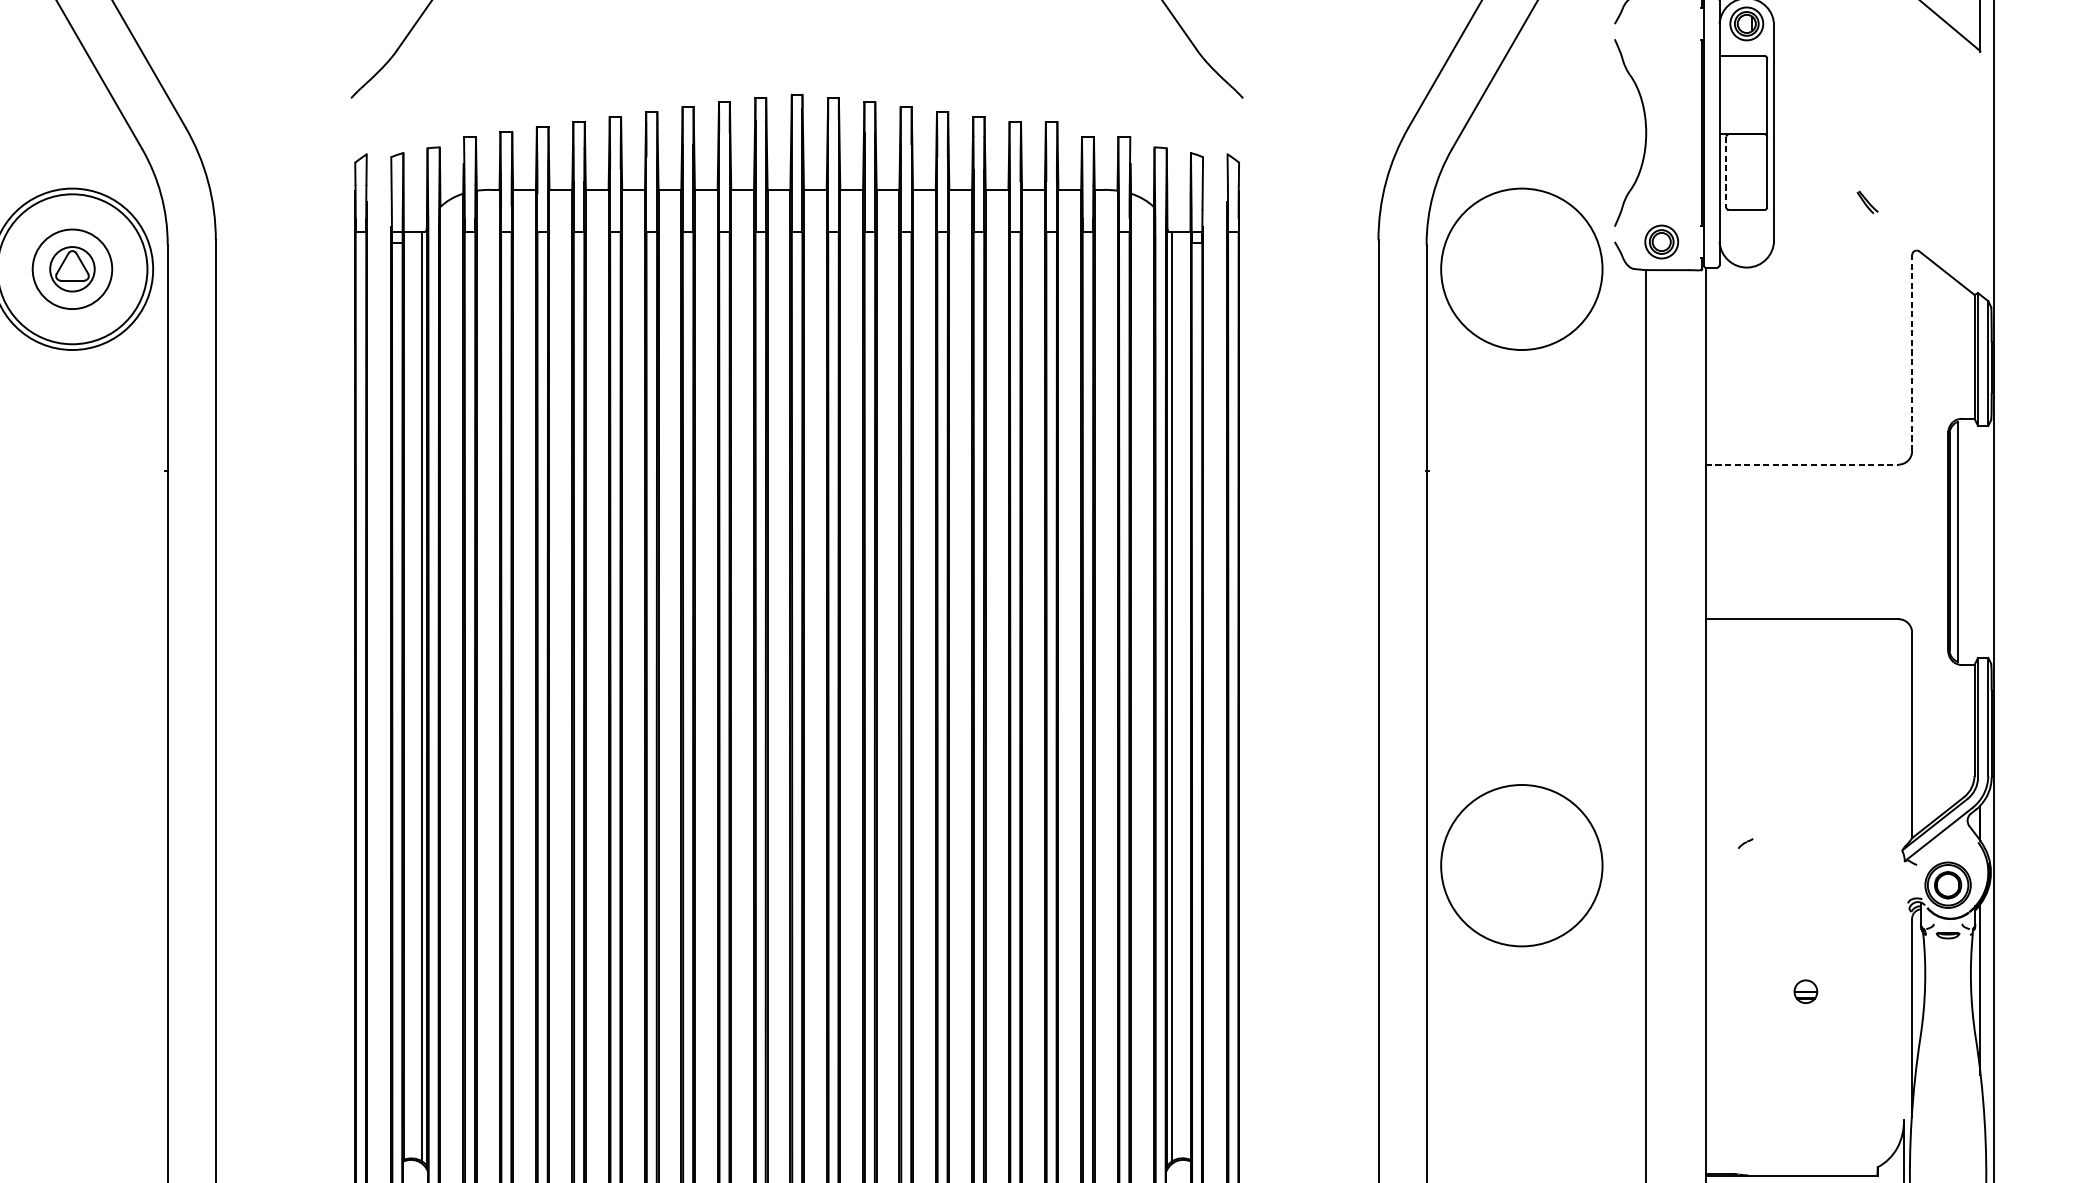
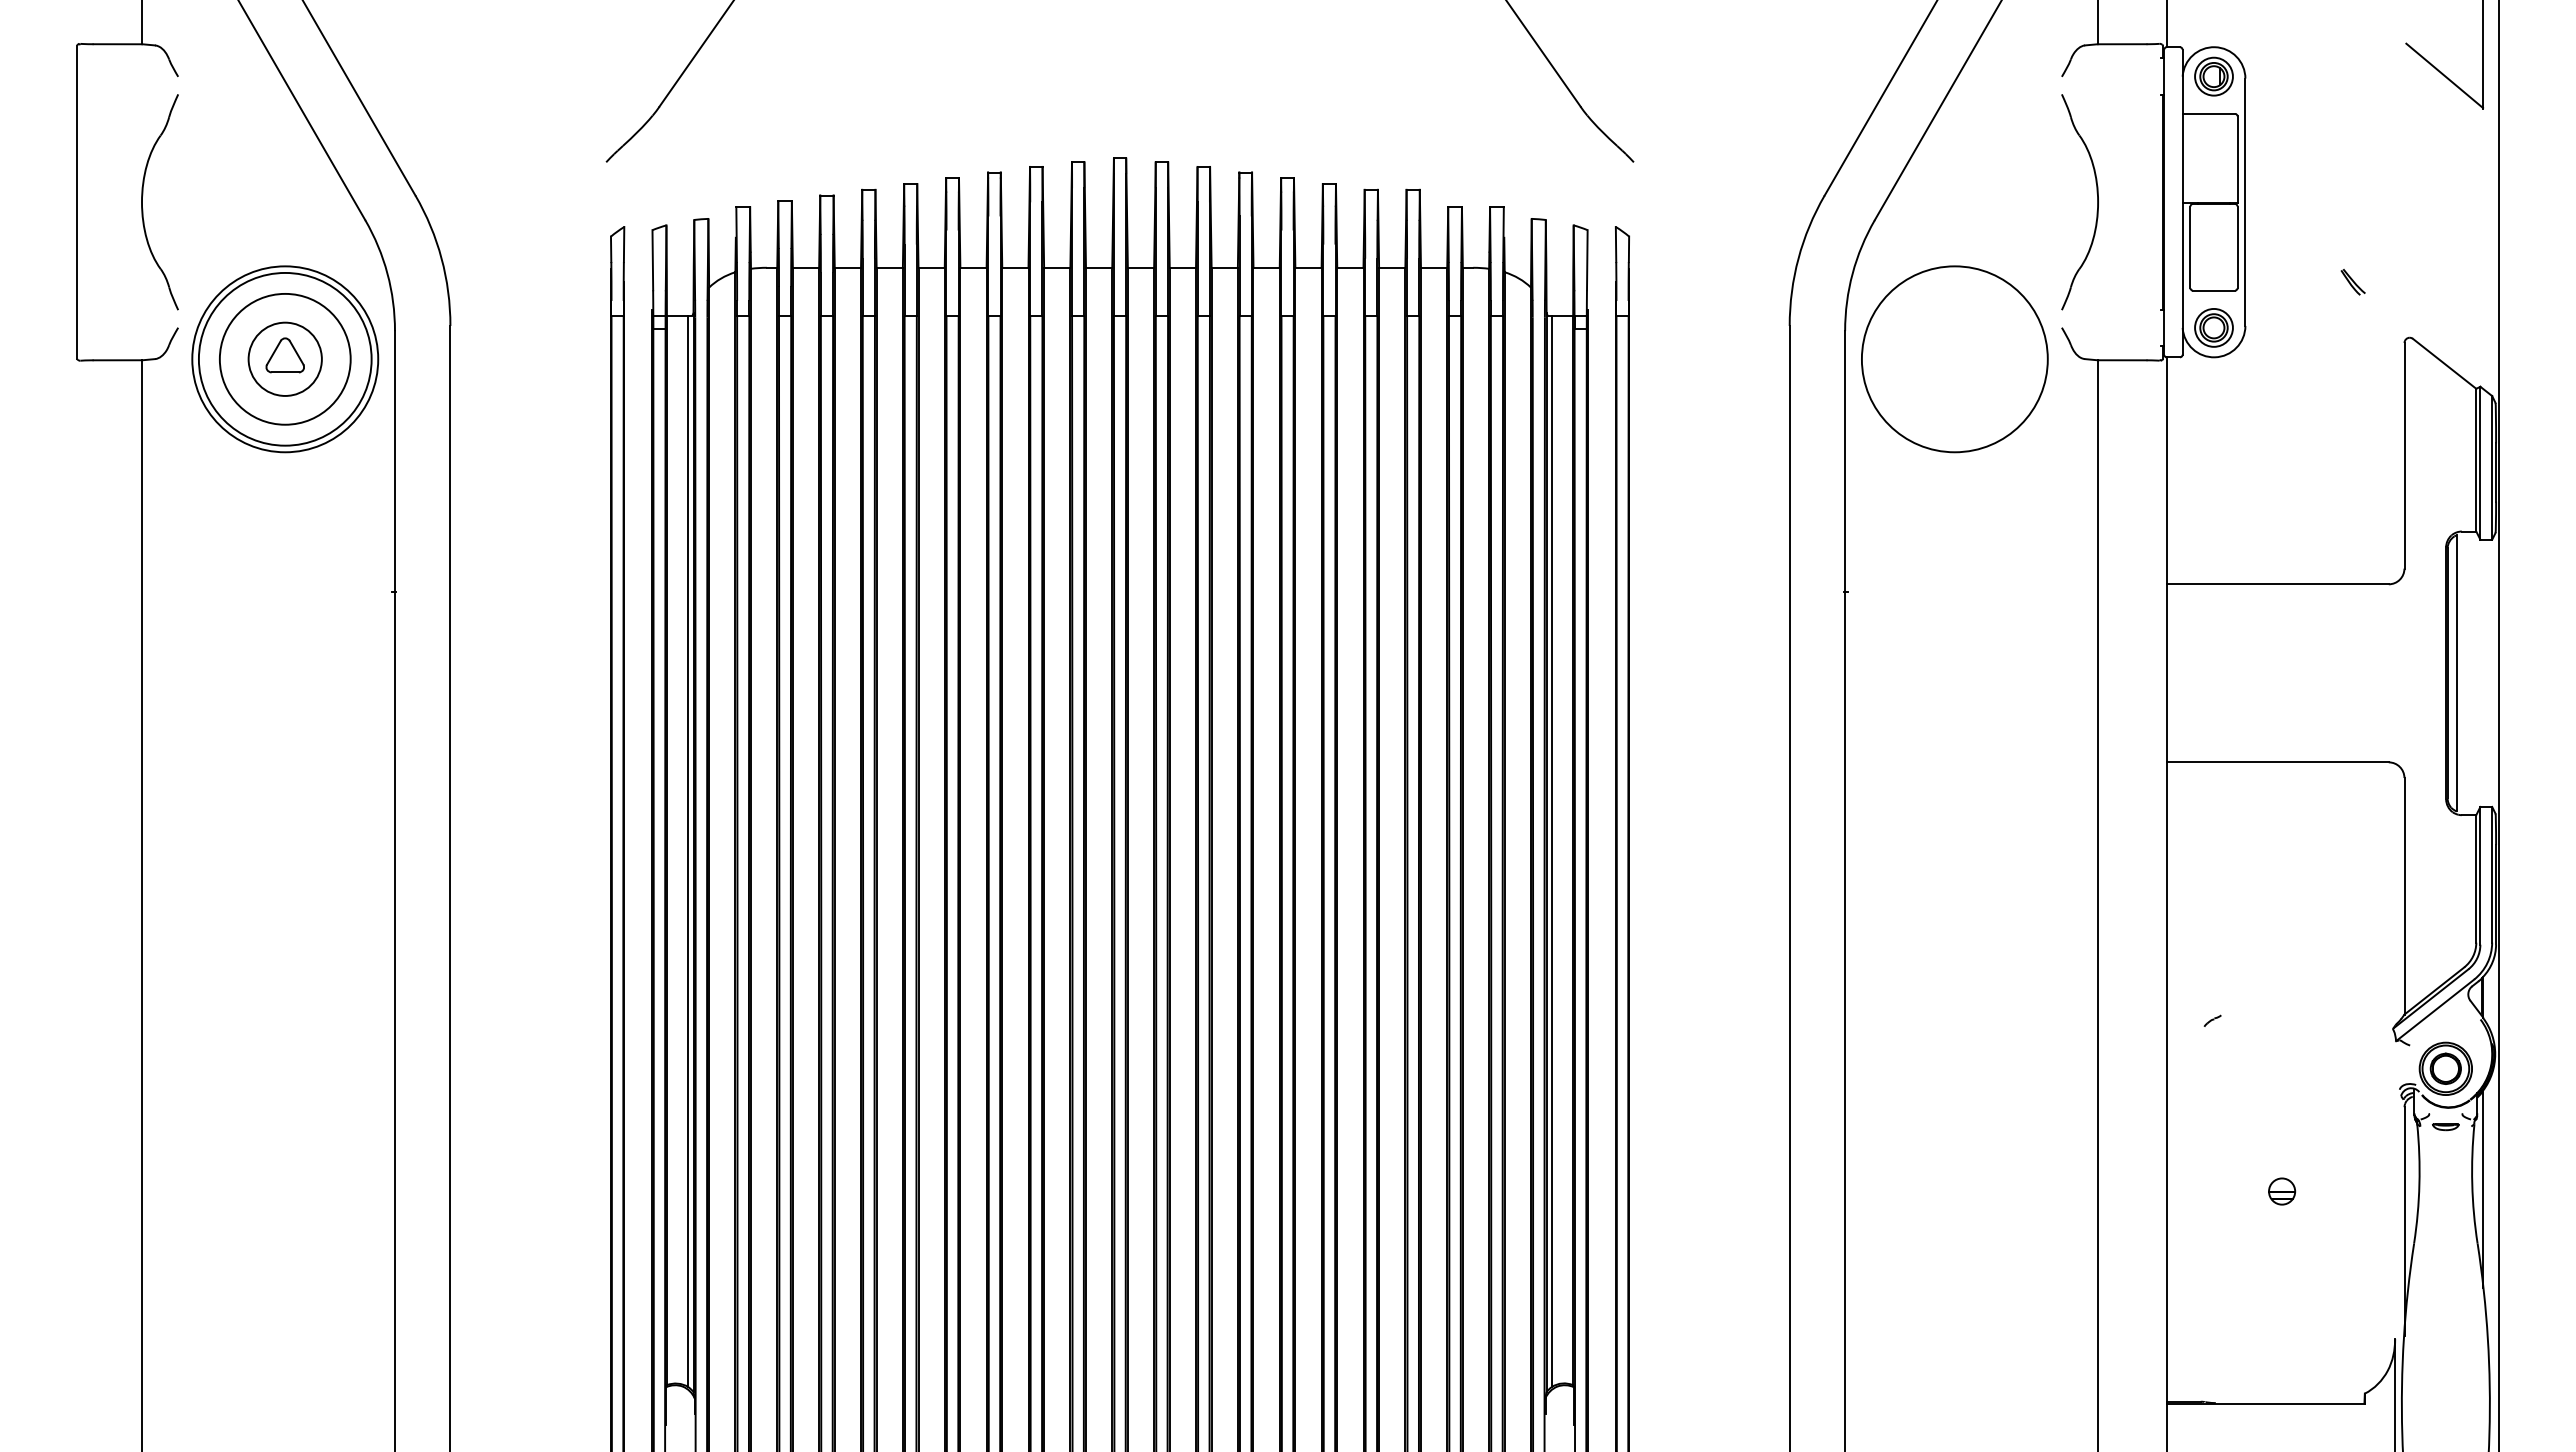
line: (1726, 172) -> (2190, 247), dashed -> solid
part: (1661, 241) -> (2213, 327), moved
circle: (71, 268) -> (284, 358), size x1.43
circle: (71, 268) -> (284, 358), size x1.43
line: (1912, 352) -> (2404, 455), dashed -> solid
line: (1801, 464) -> (2277, 584), dashed -> solid
circle: (1521, 865) -> (1954, 1046), removed

